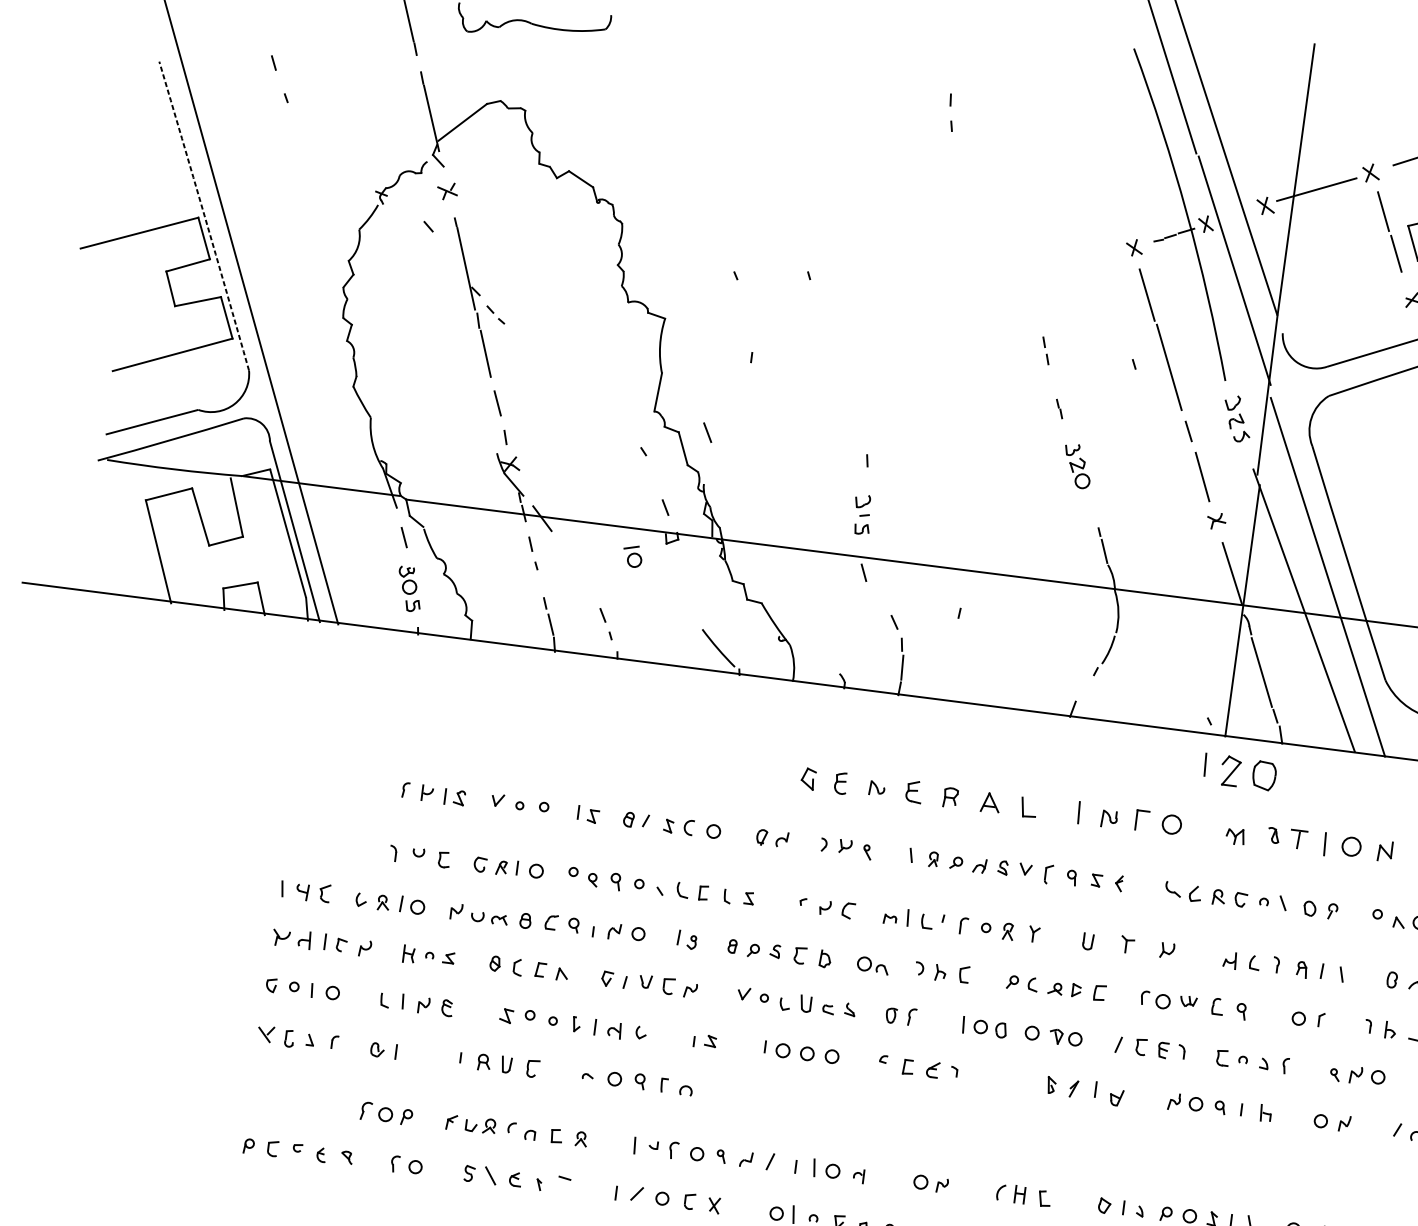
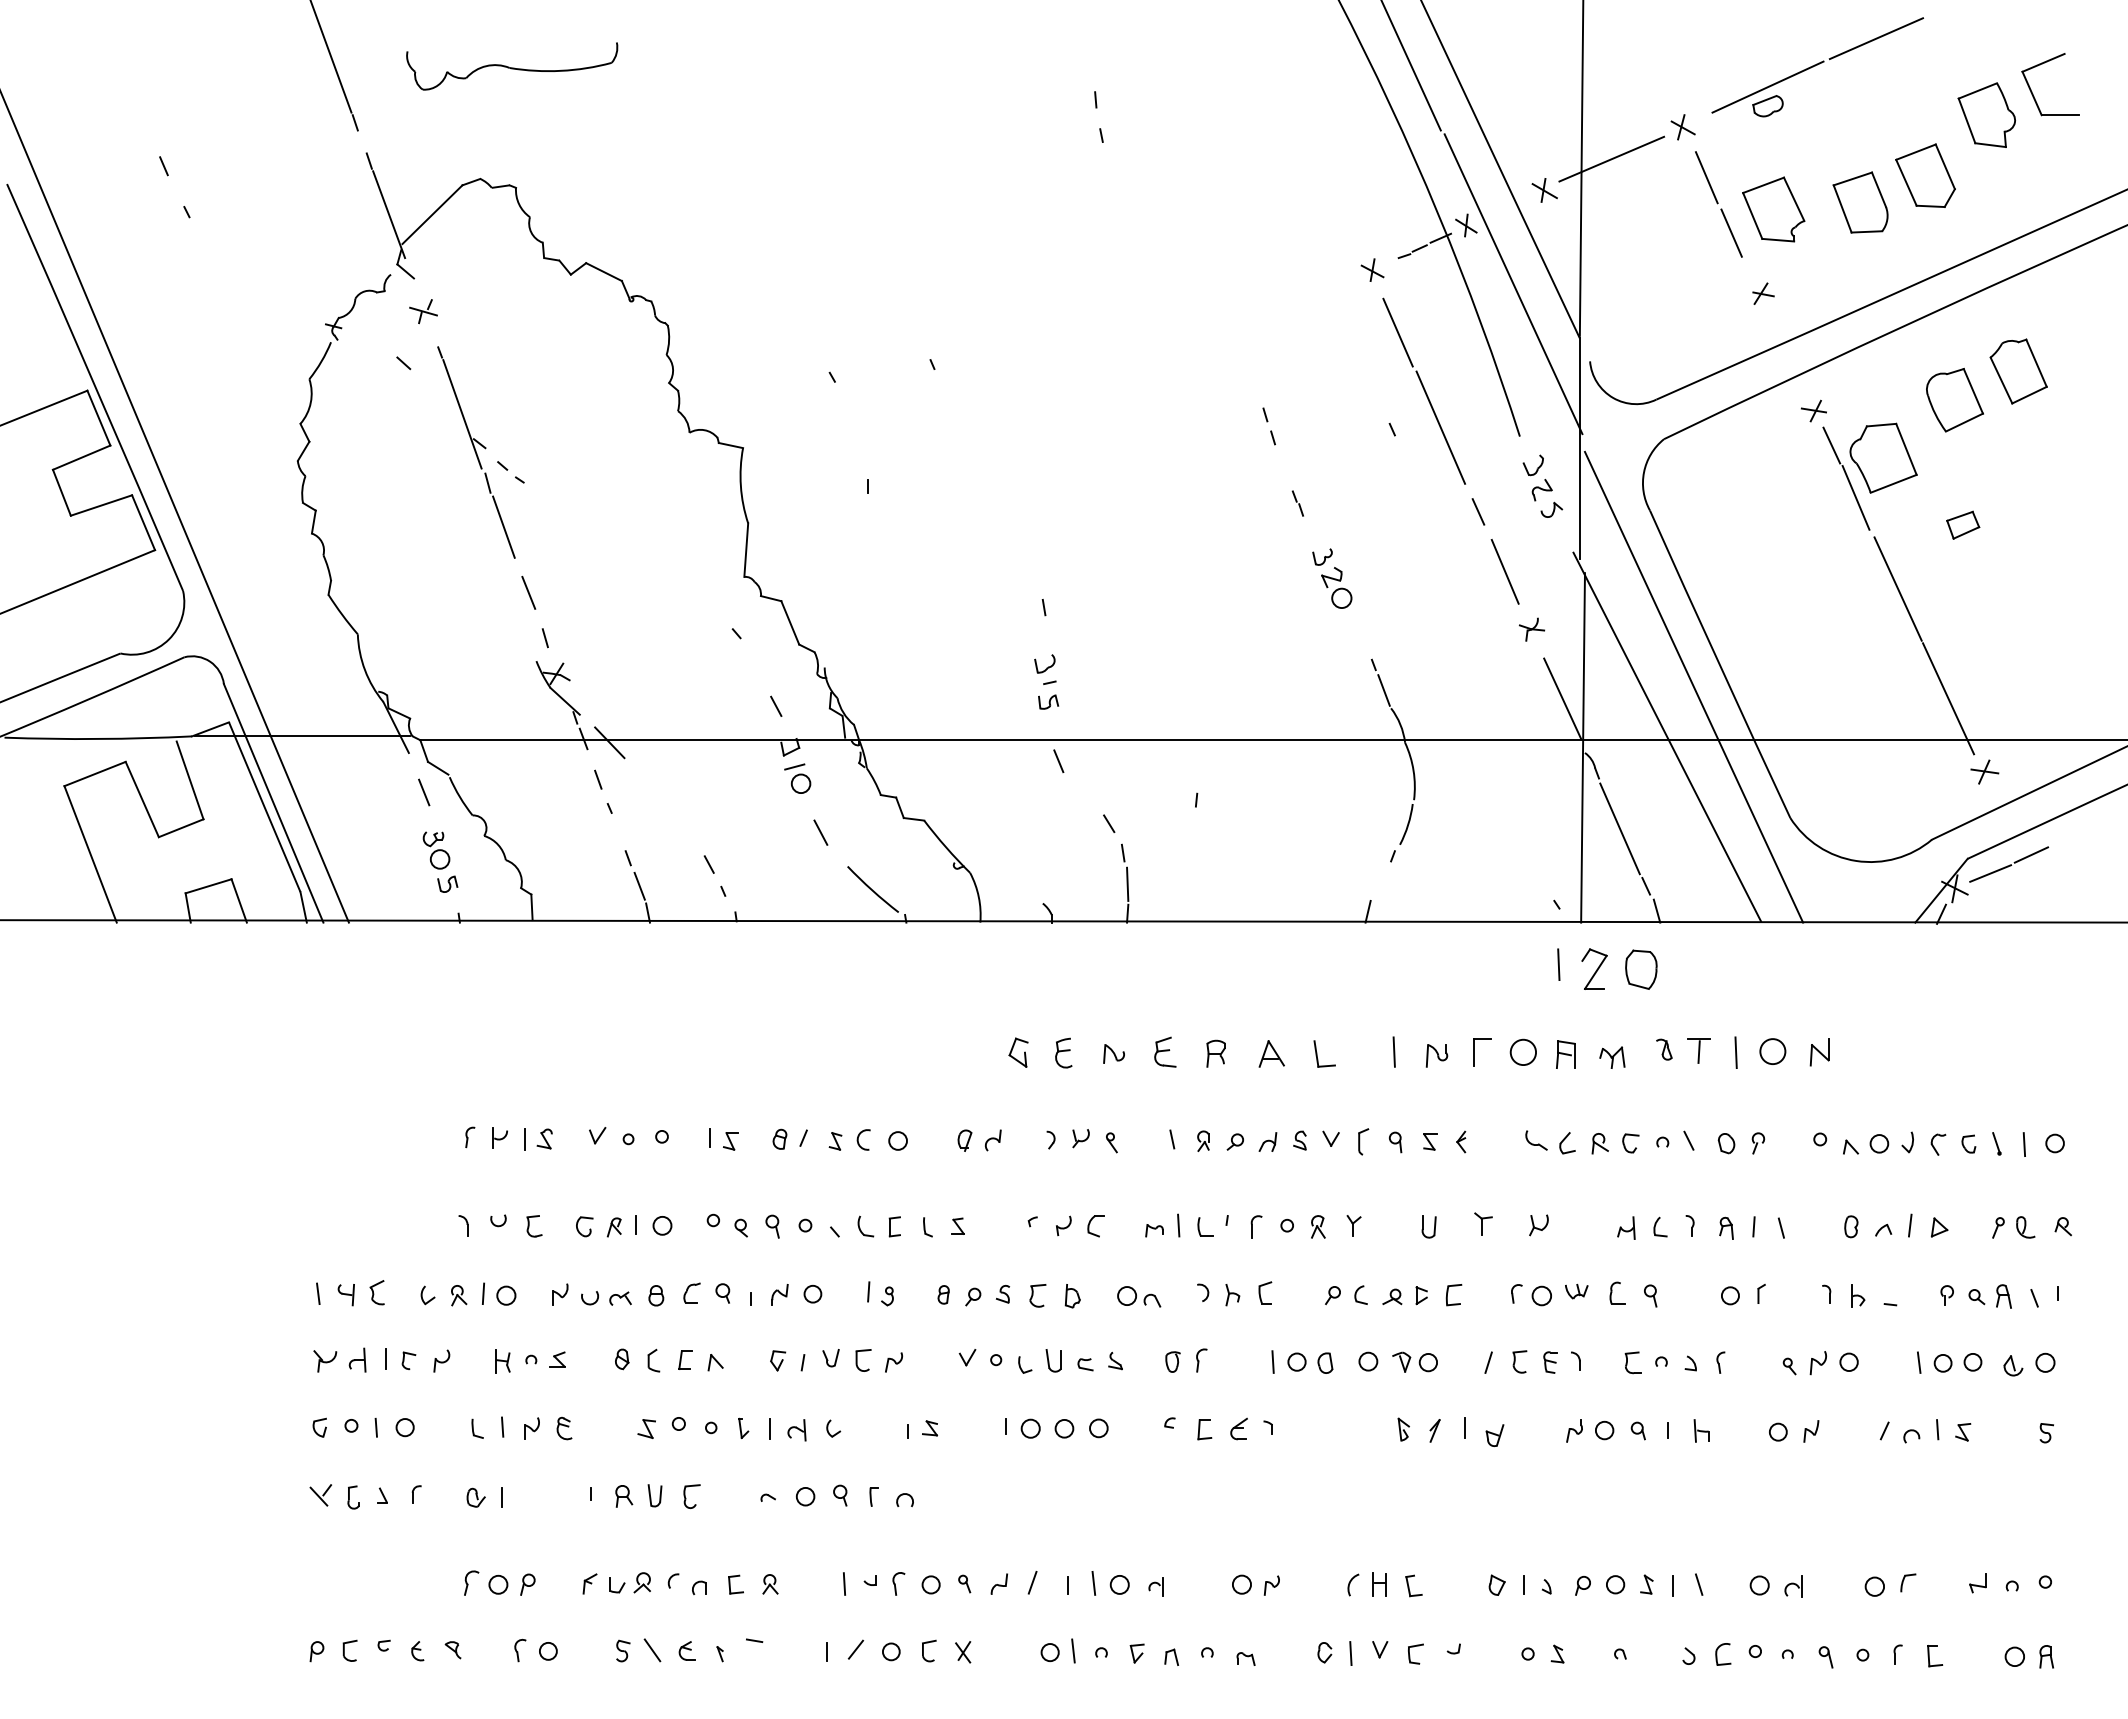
arc: (204, 216) -> (95, 387), dashed -> solid
line: (707, 432) -> (820, 832), moved
part: (632, 556) -> (797, 778), moved
part: (1202, 829) -> (1565, 1054), added

